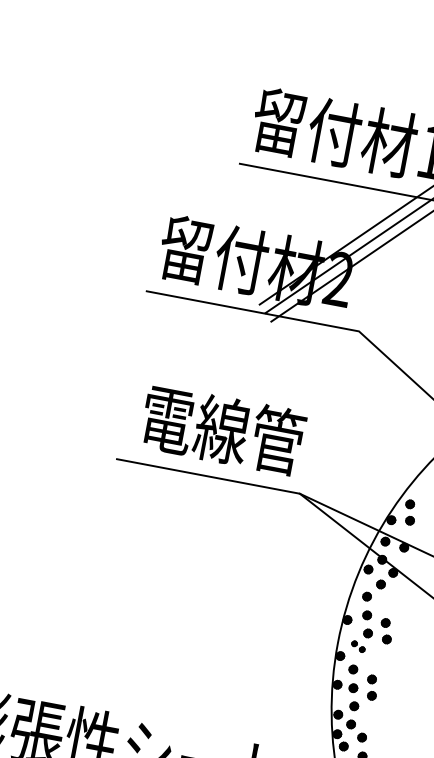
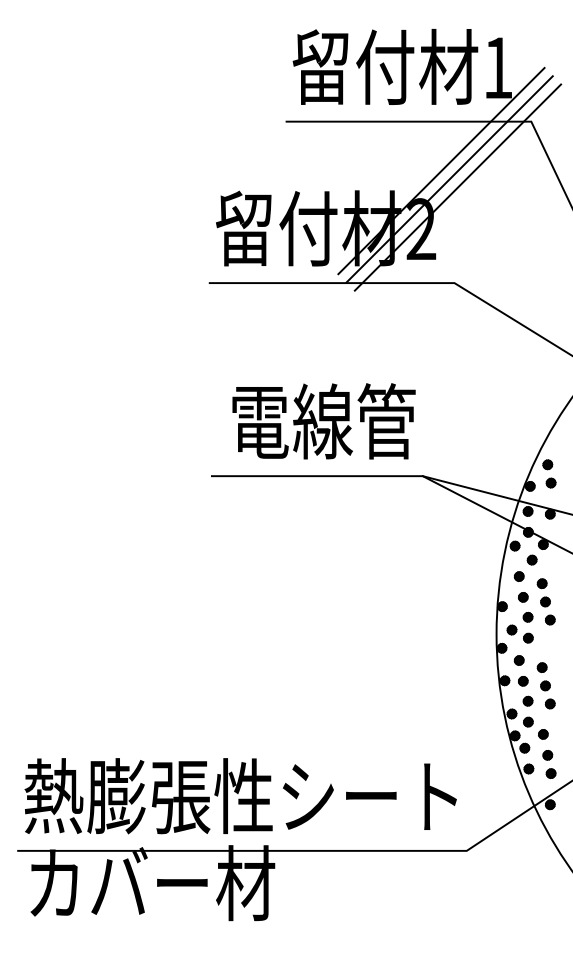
part: (385, 606) -> (541, 583), added
part: (357, 646) -> (519, 633), size x1.67
part: (372, 711) -> (549, 703), added

